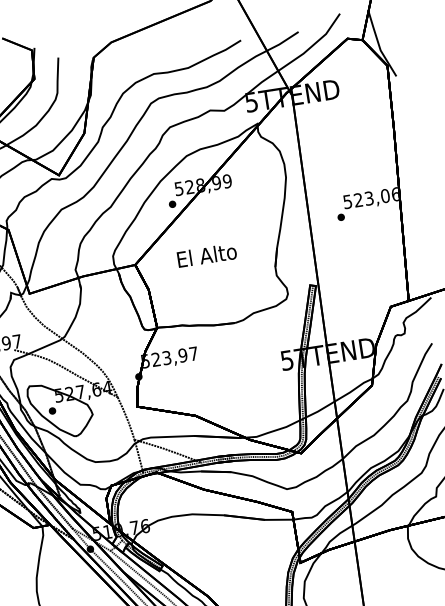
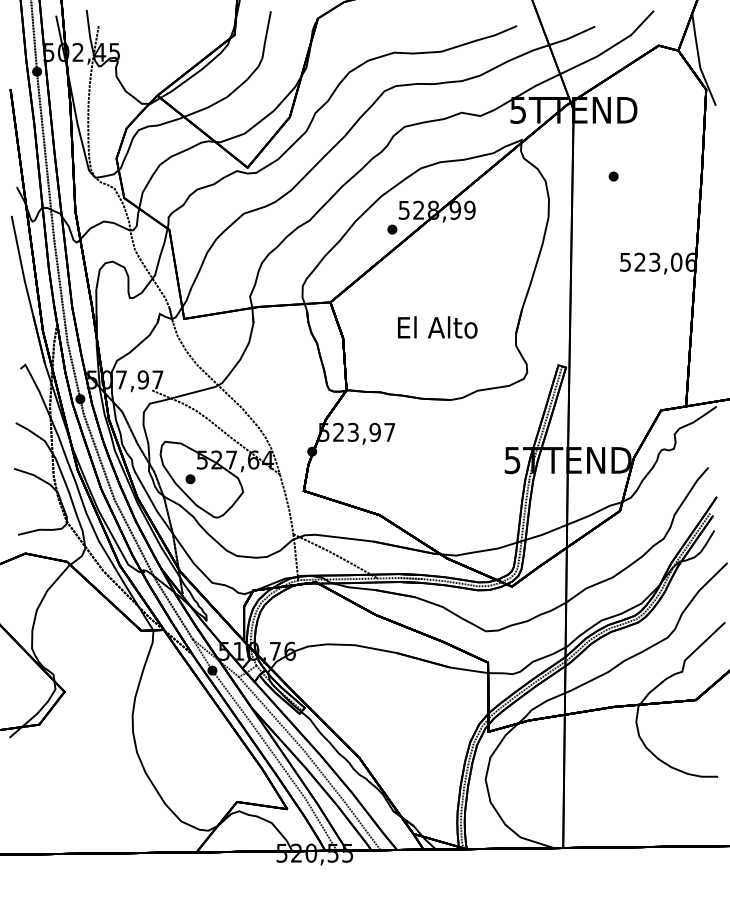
part: (341, 217) -> (613, 176), moved
text: (206, 255) -> (437, 327), moved

